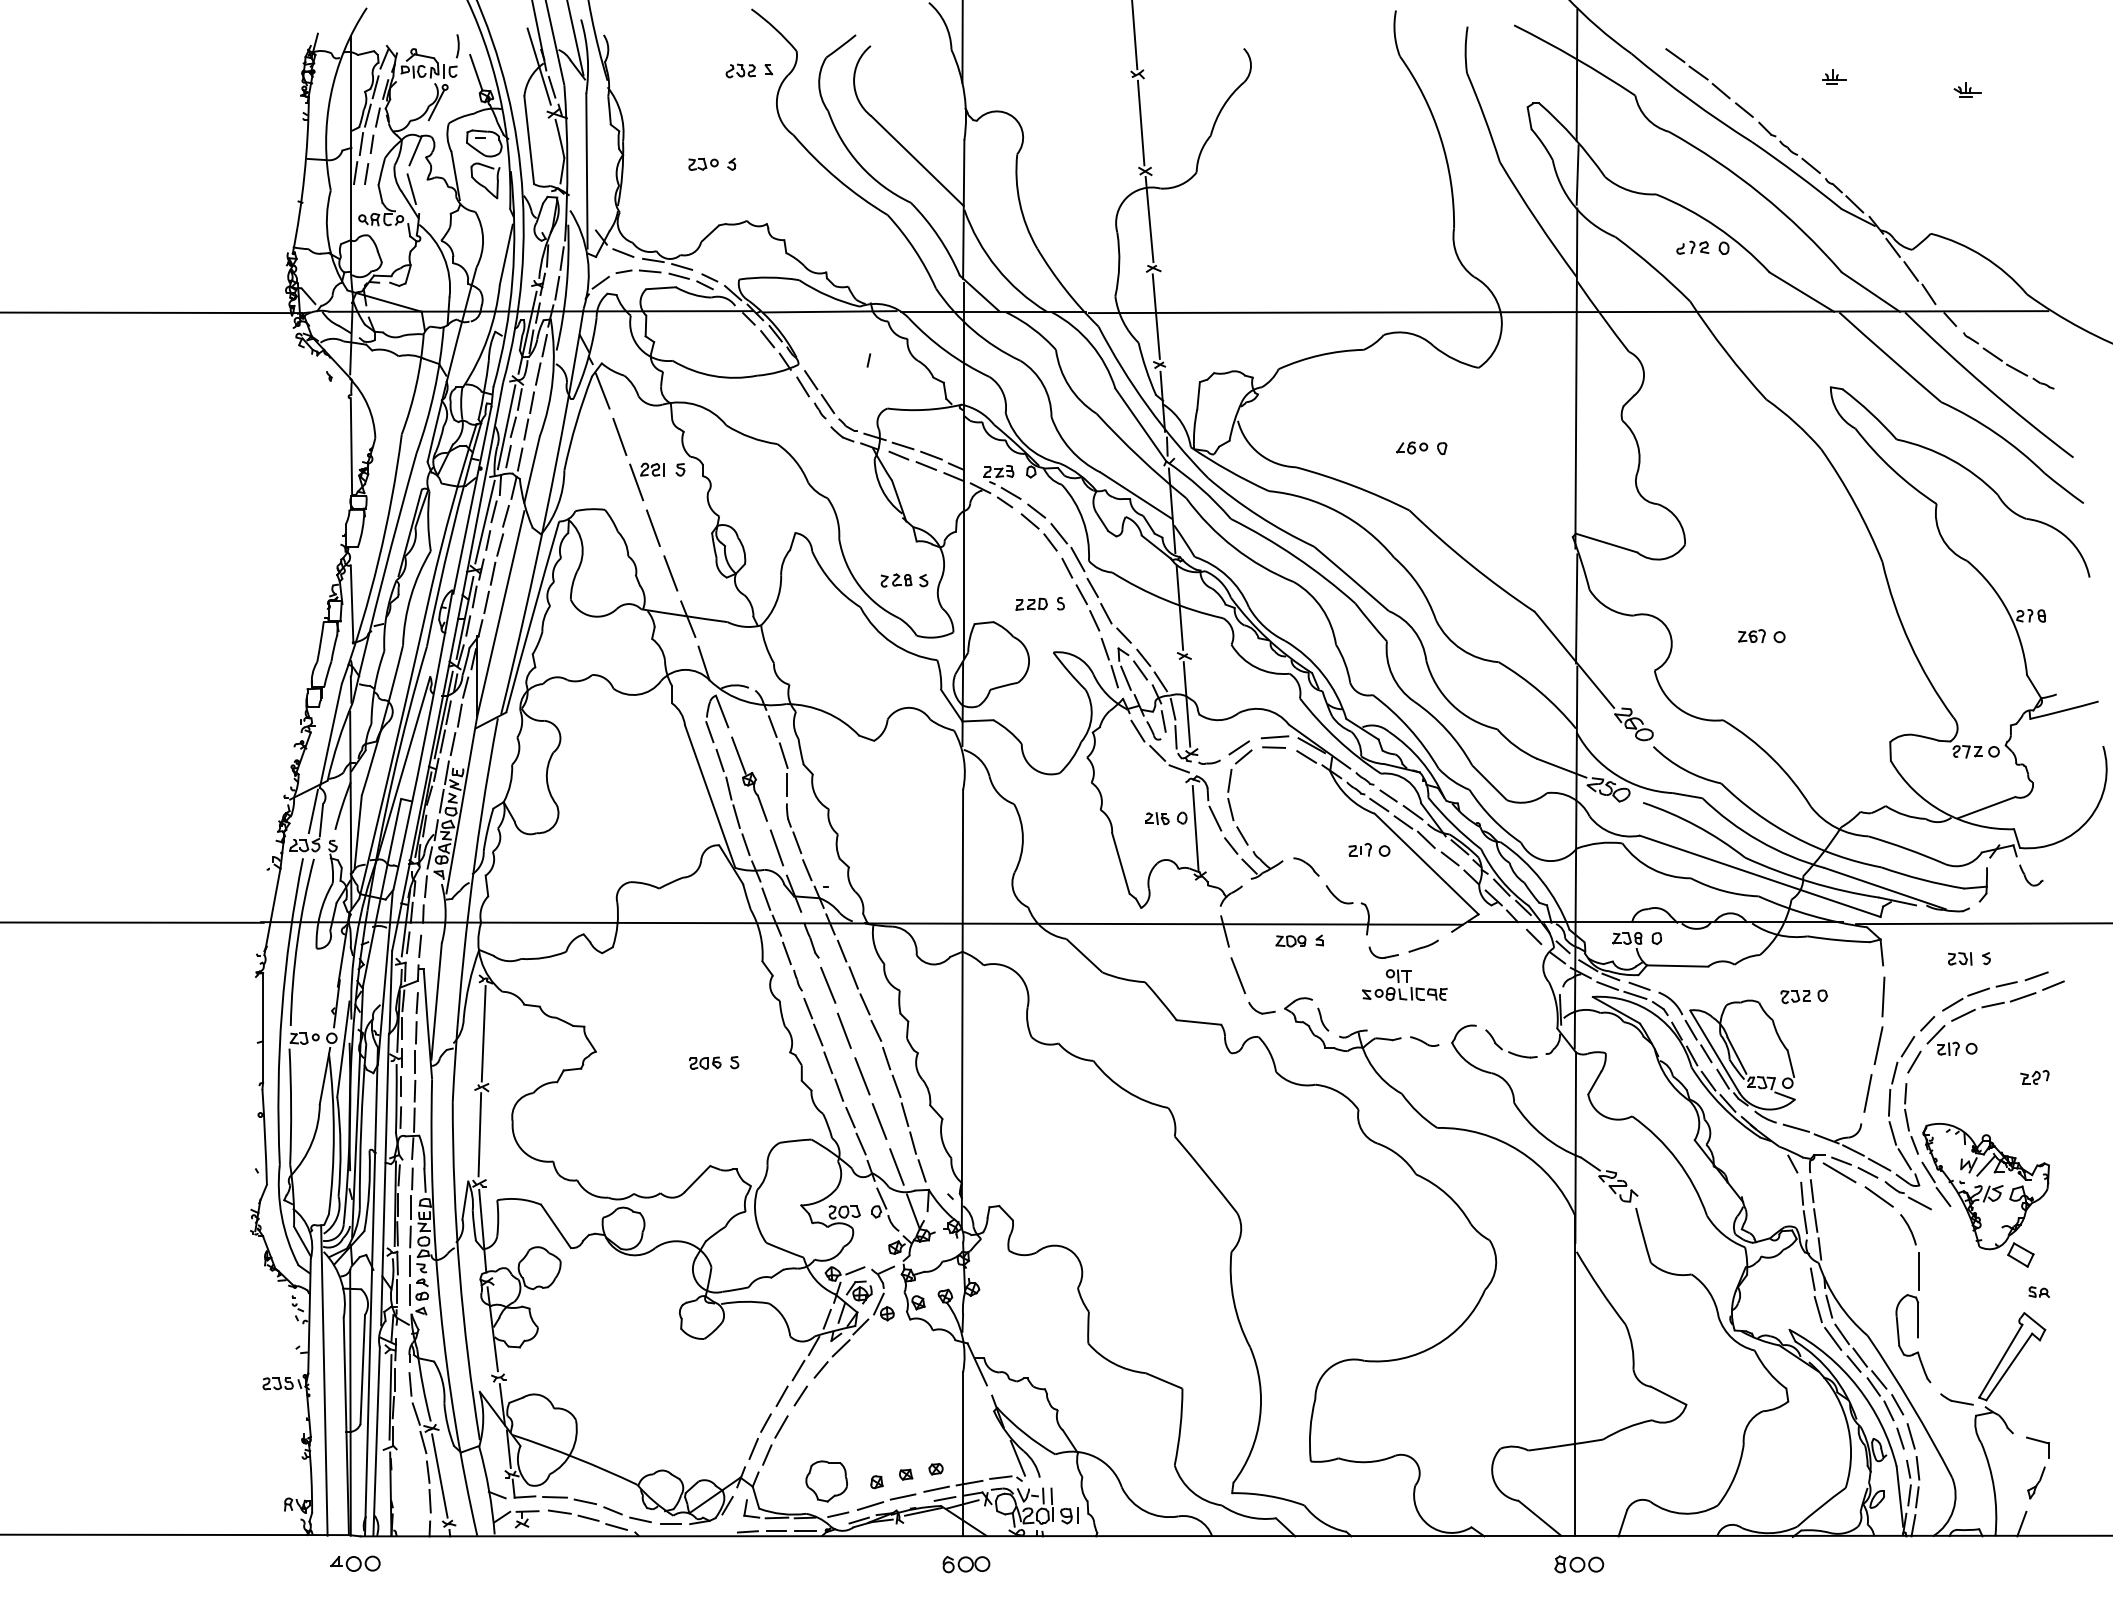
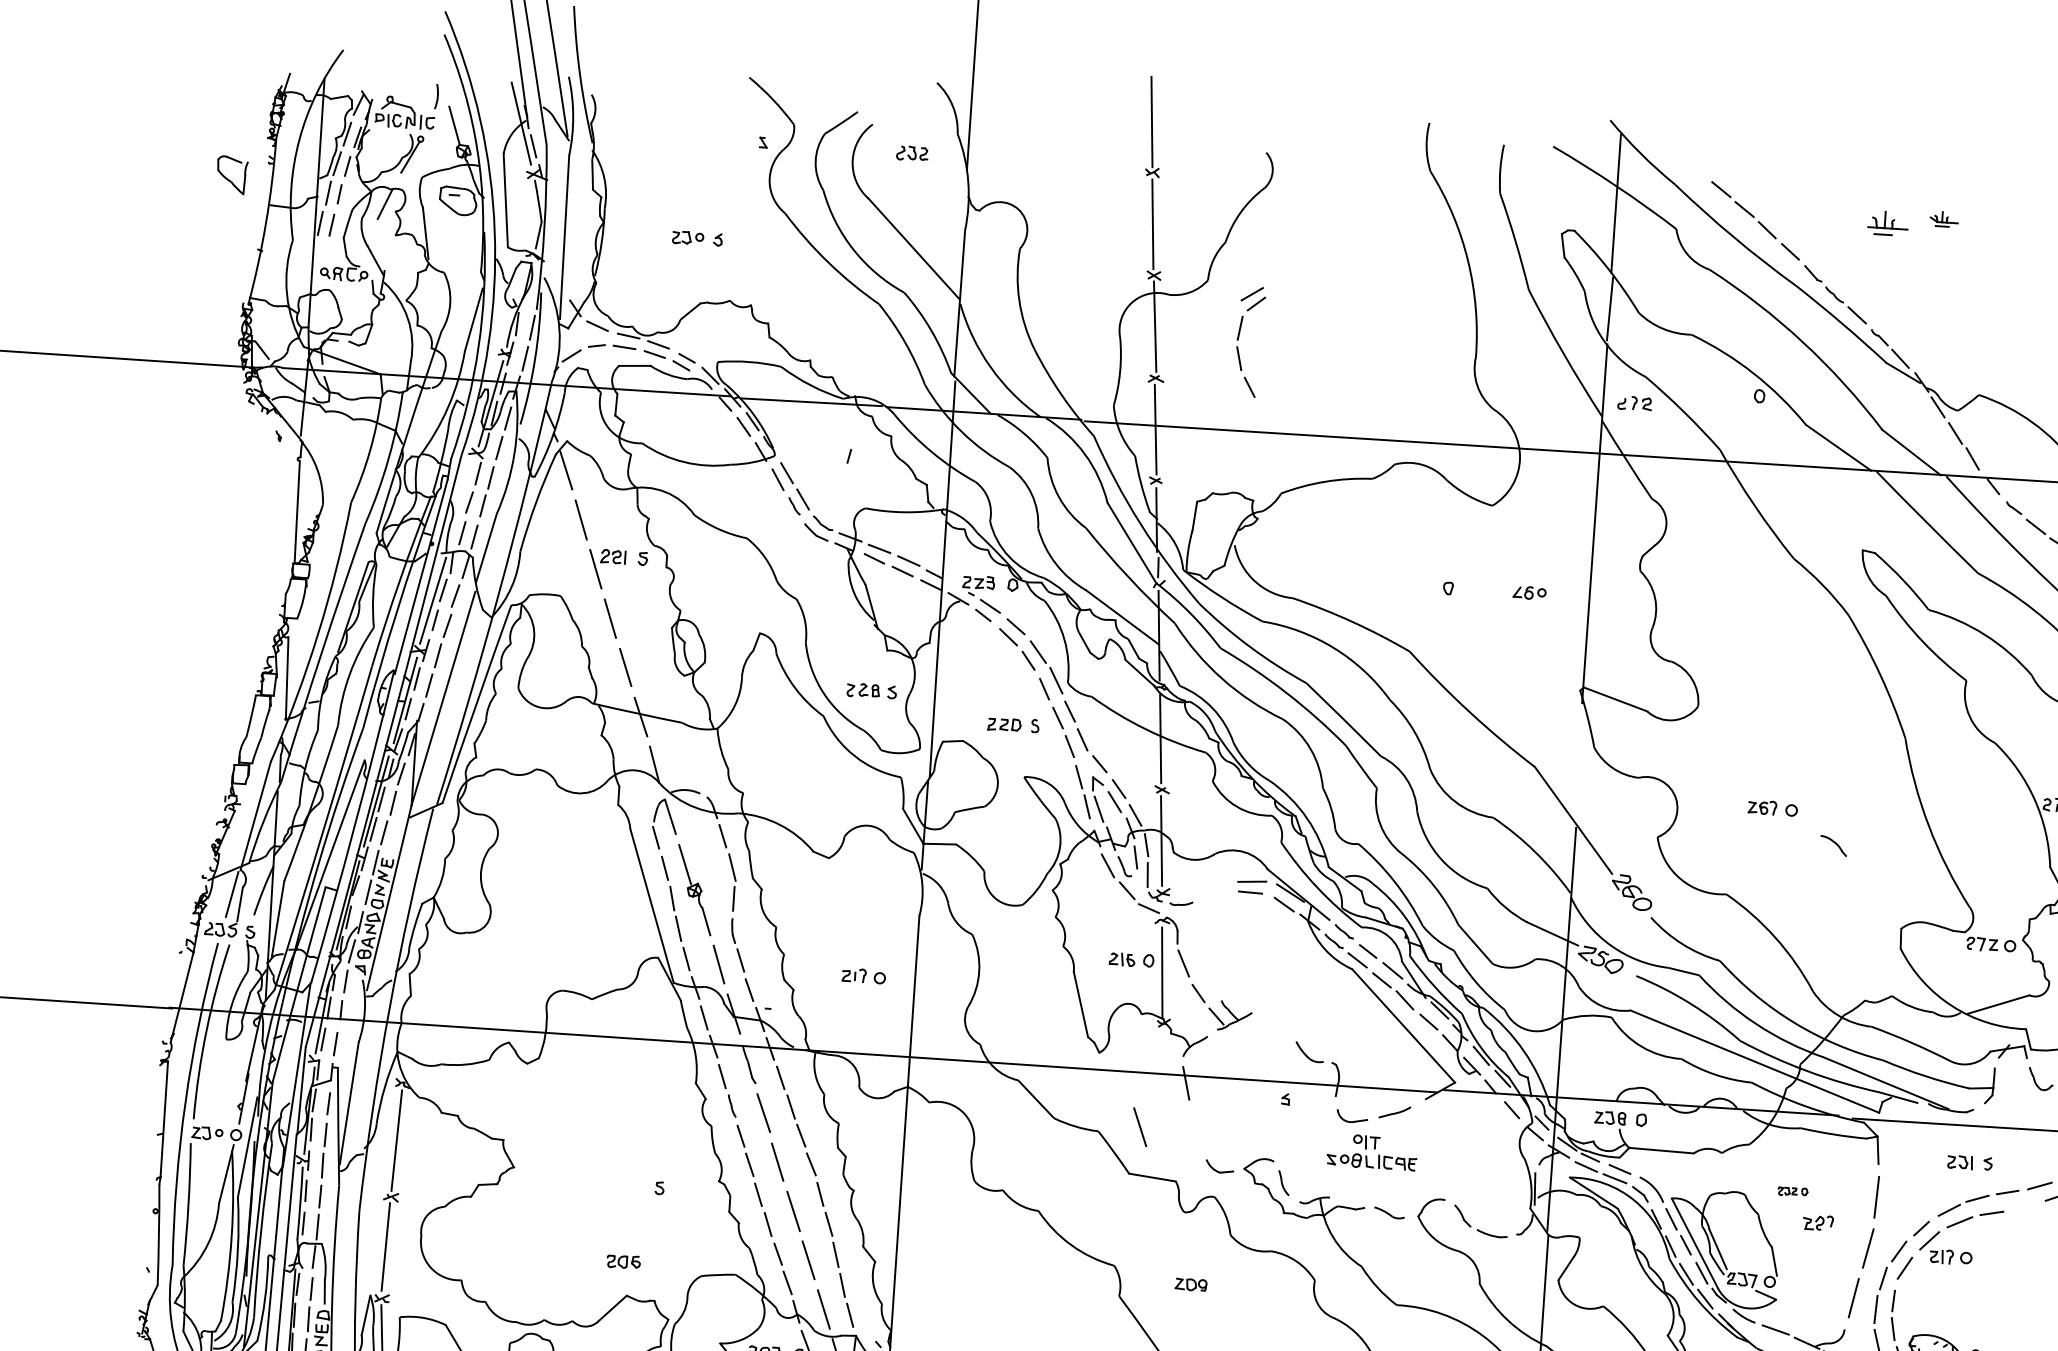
part: (740, 70) -> (911, 153), moved
part: (1834, 76) -> (1887, 222), size x1.6
part: (1967, 89) -> (1944, 218), moved
part: (485, 180) -> (232, 174), moved
line: (411, 189) -> (378, 244), removed
part: (1692, 247) -> (1634, 403), moved
line: (506, 427) -> (462, 502), removed
part: (1412, 447) -> (1530, 592), moved
line: (1576, 608) -> (1579, 766), removed
part: (1229, 792) -> (1238, 340), moved
part: (1369, 849) -> (864, 975), moved
part: (1306, 866) -> (1833, 845), moved
part: (1290, 941) -> (1190, 1285), moved
line: (1238, 975) -> (1140, 1127), moved
part: (1803, 996) -> (1792, 1191), size x0.6
line: (2022, 997) -> (2023, 1207), removed
part: (705, 1062) -> (624, 1261), moved
part: (2034, 1077) -> (1817, 1222), moved

